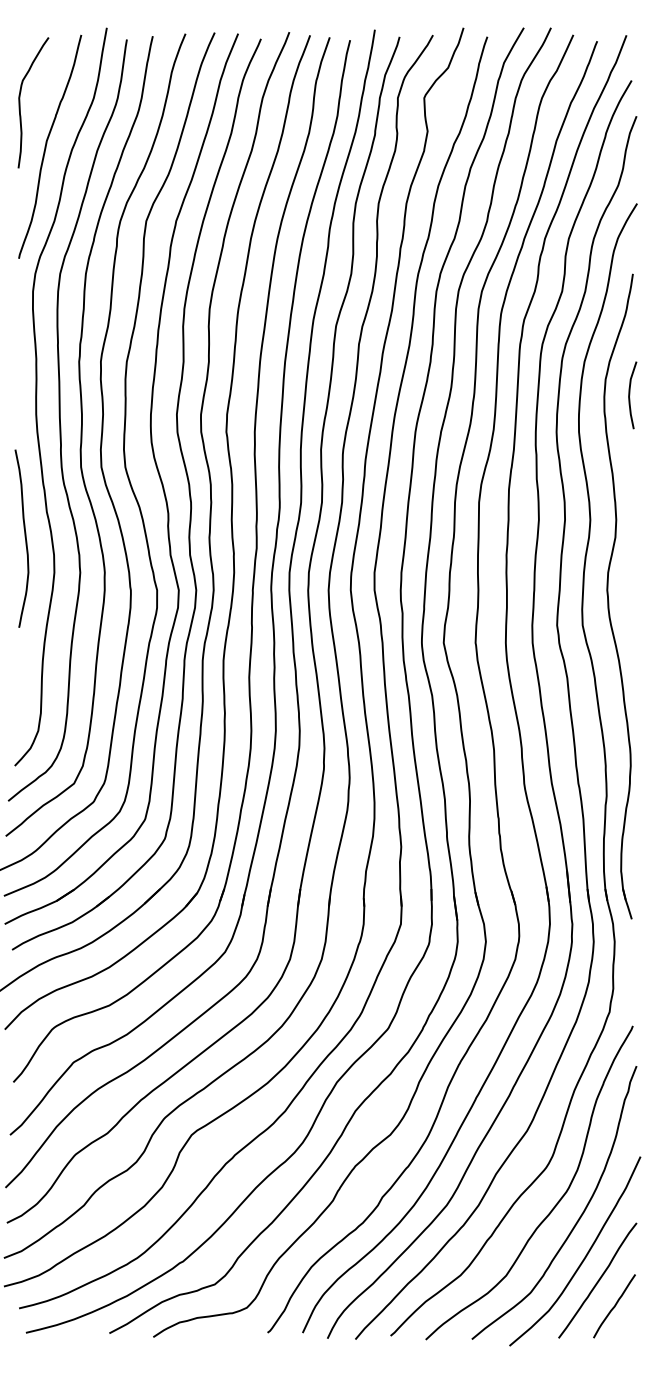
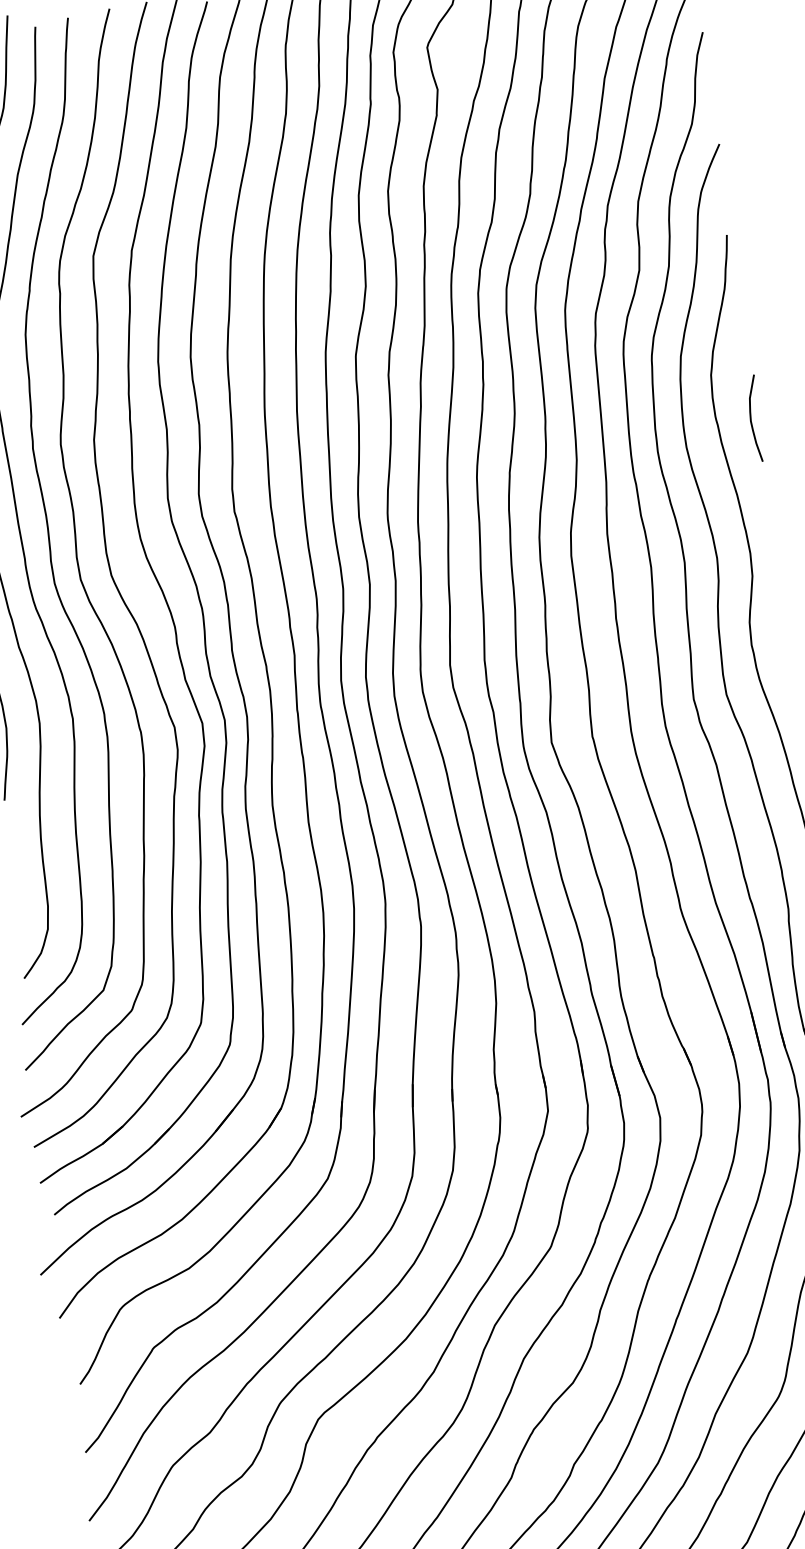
curve: (630, 395) -> (752, 419), moved

